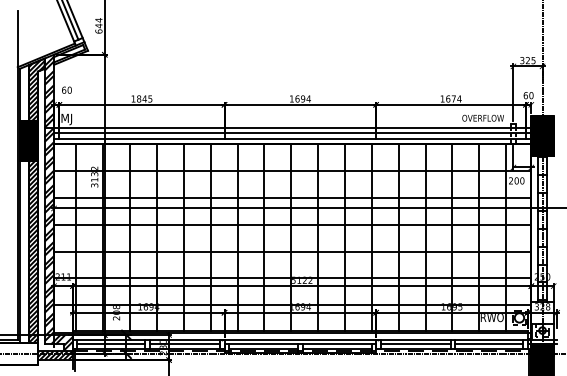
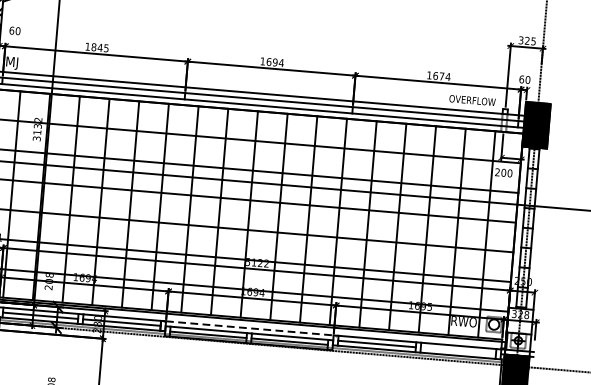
line: (300, 339) -> (250, 328), solid -> dashed
line: (489, 344) -> (458, 351), removed

